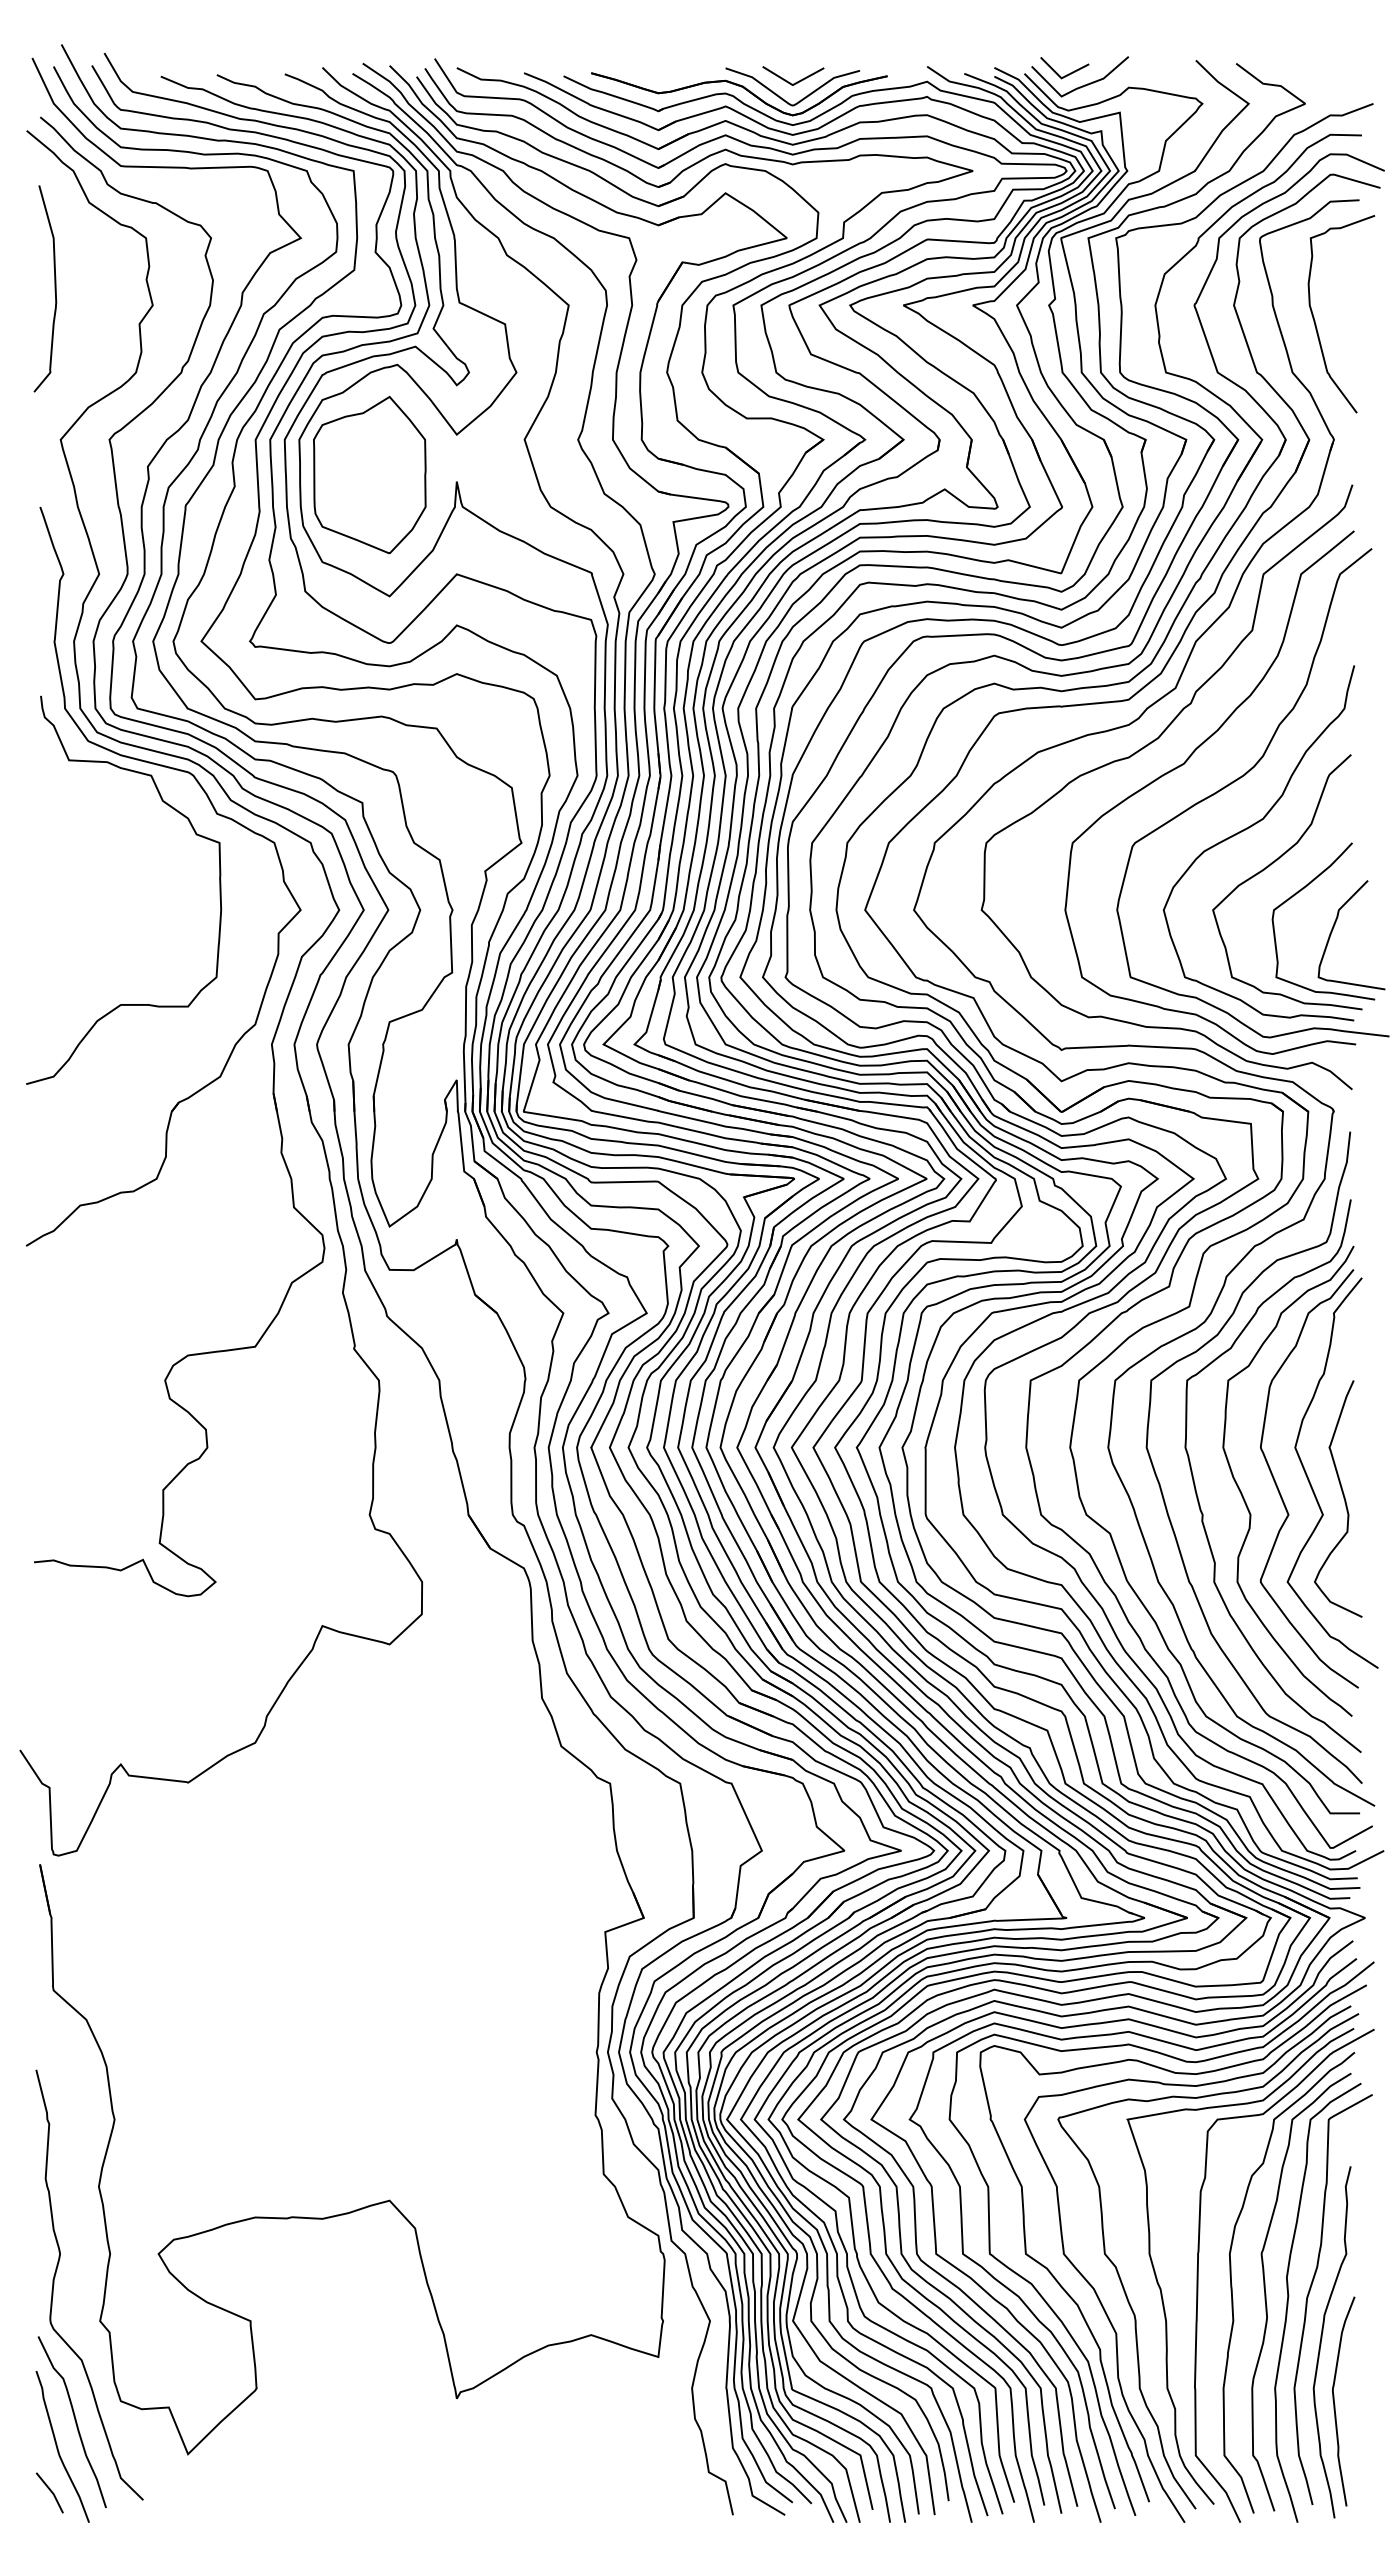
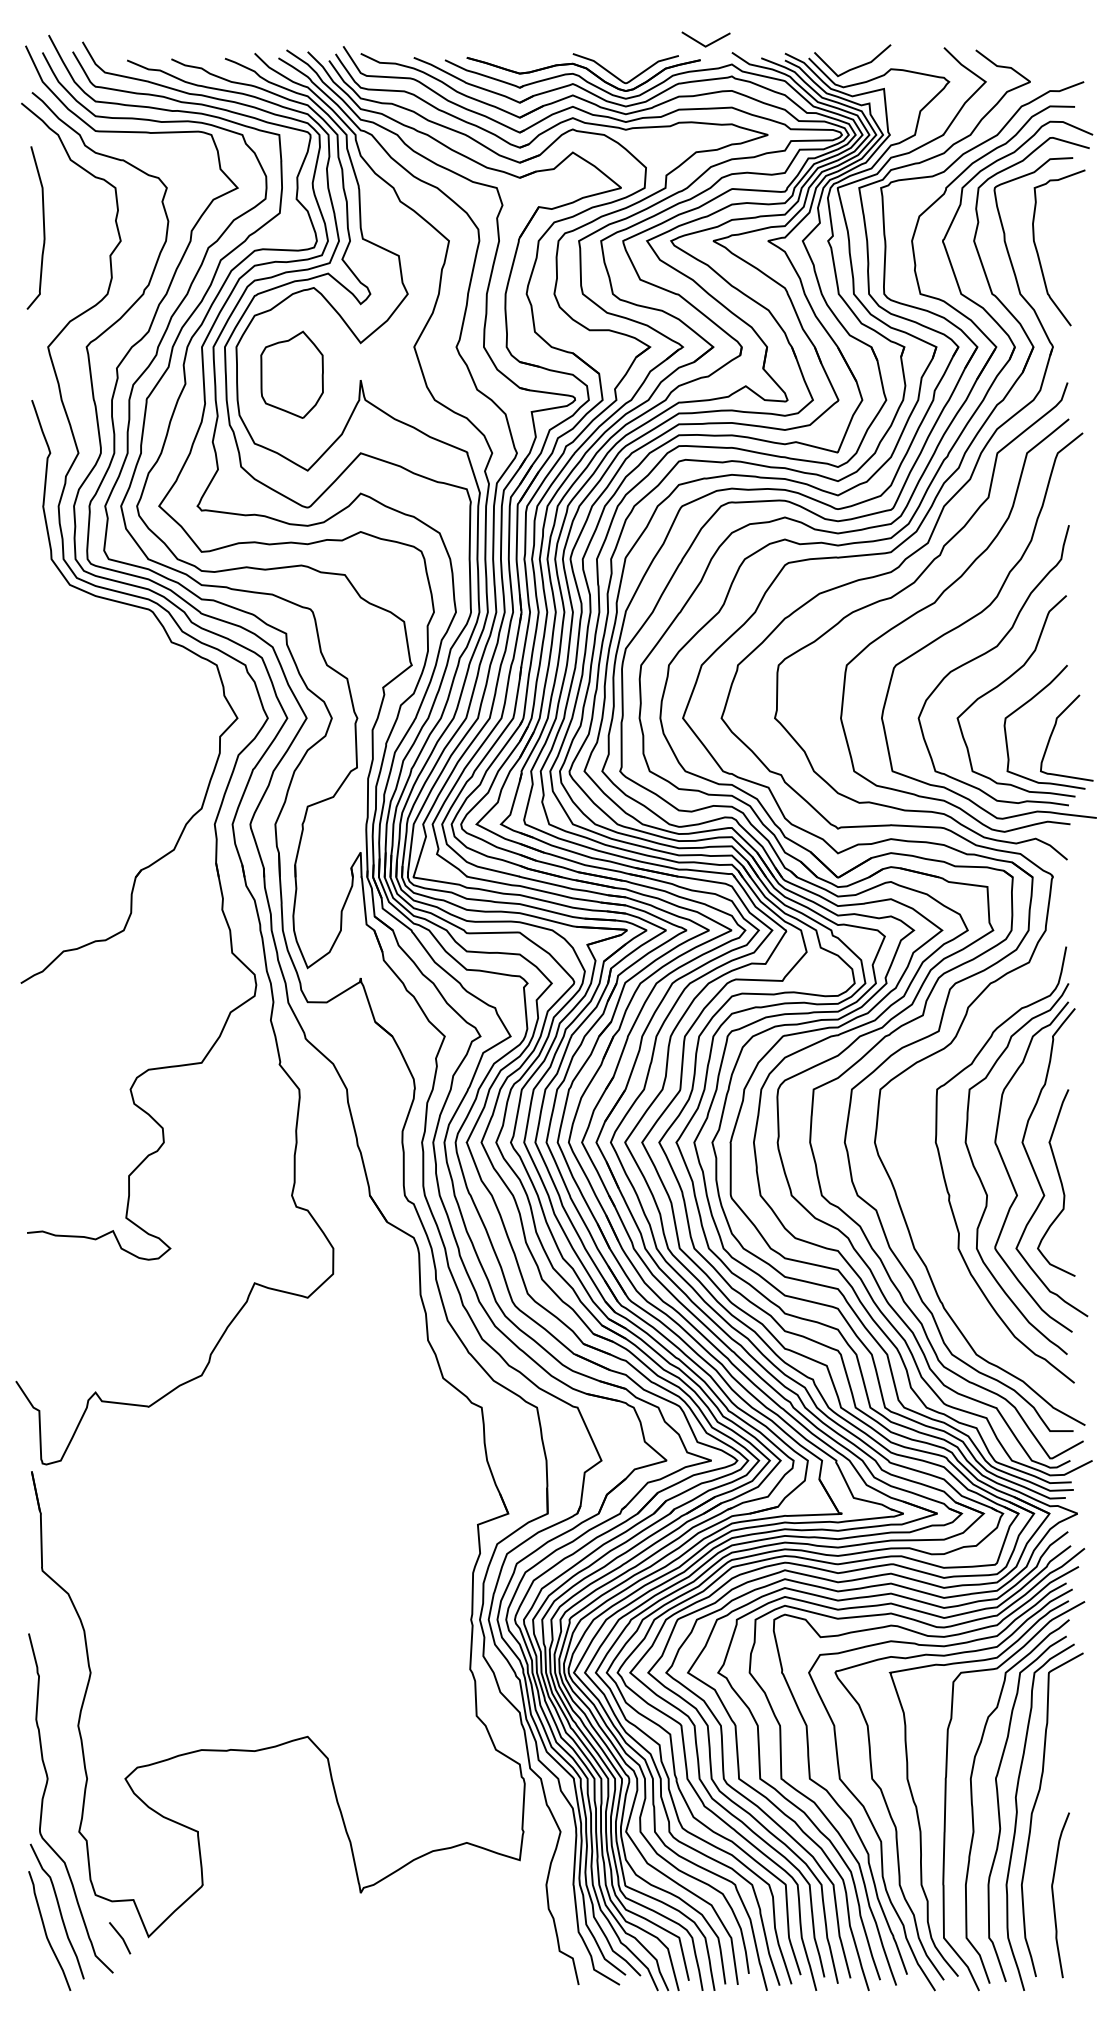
line: (1066, 74) -> (841, 58), removed
line: (797, 81) -> (709, 43), moved
part: (369, 474) -> (291, 374), size x0.7
curve: (195, 834) -> (154, 658), removed
curve: (1160, 1483) -> (916, 1170), removed
curve: (1322, 2338) -> (1043, 1845), removed
line: (50, 2491) -> (120, 1937), moved

